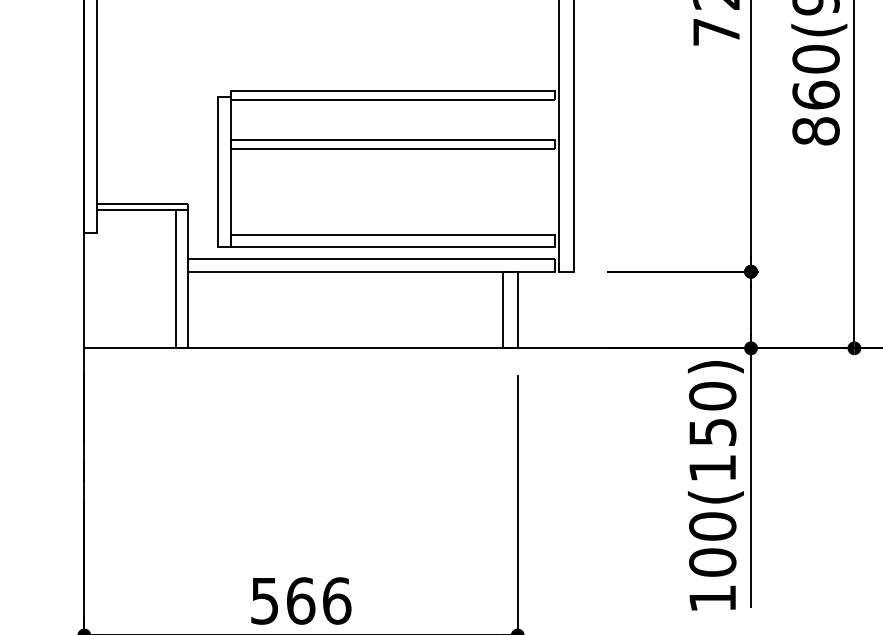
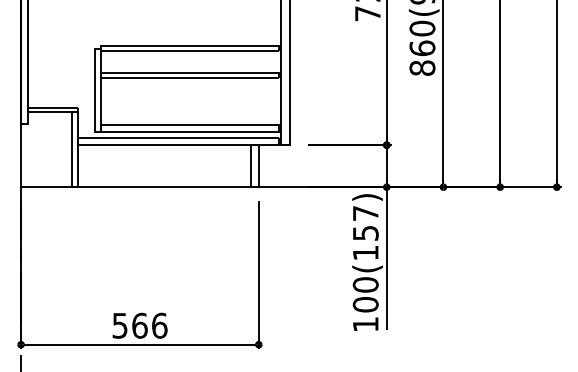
text: (712, 396) -> (365, 213), 100(150) -> 100(157)

